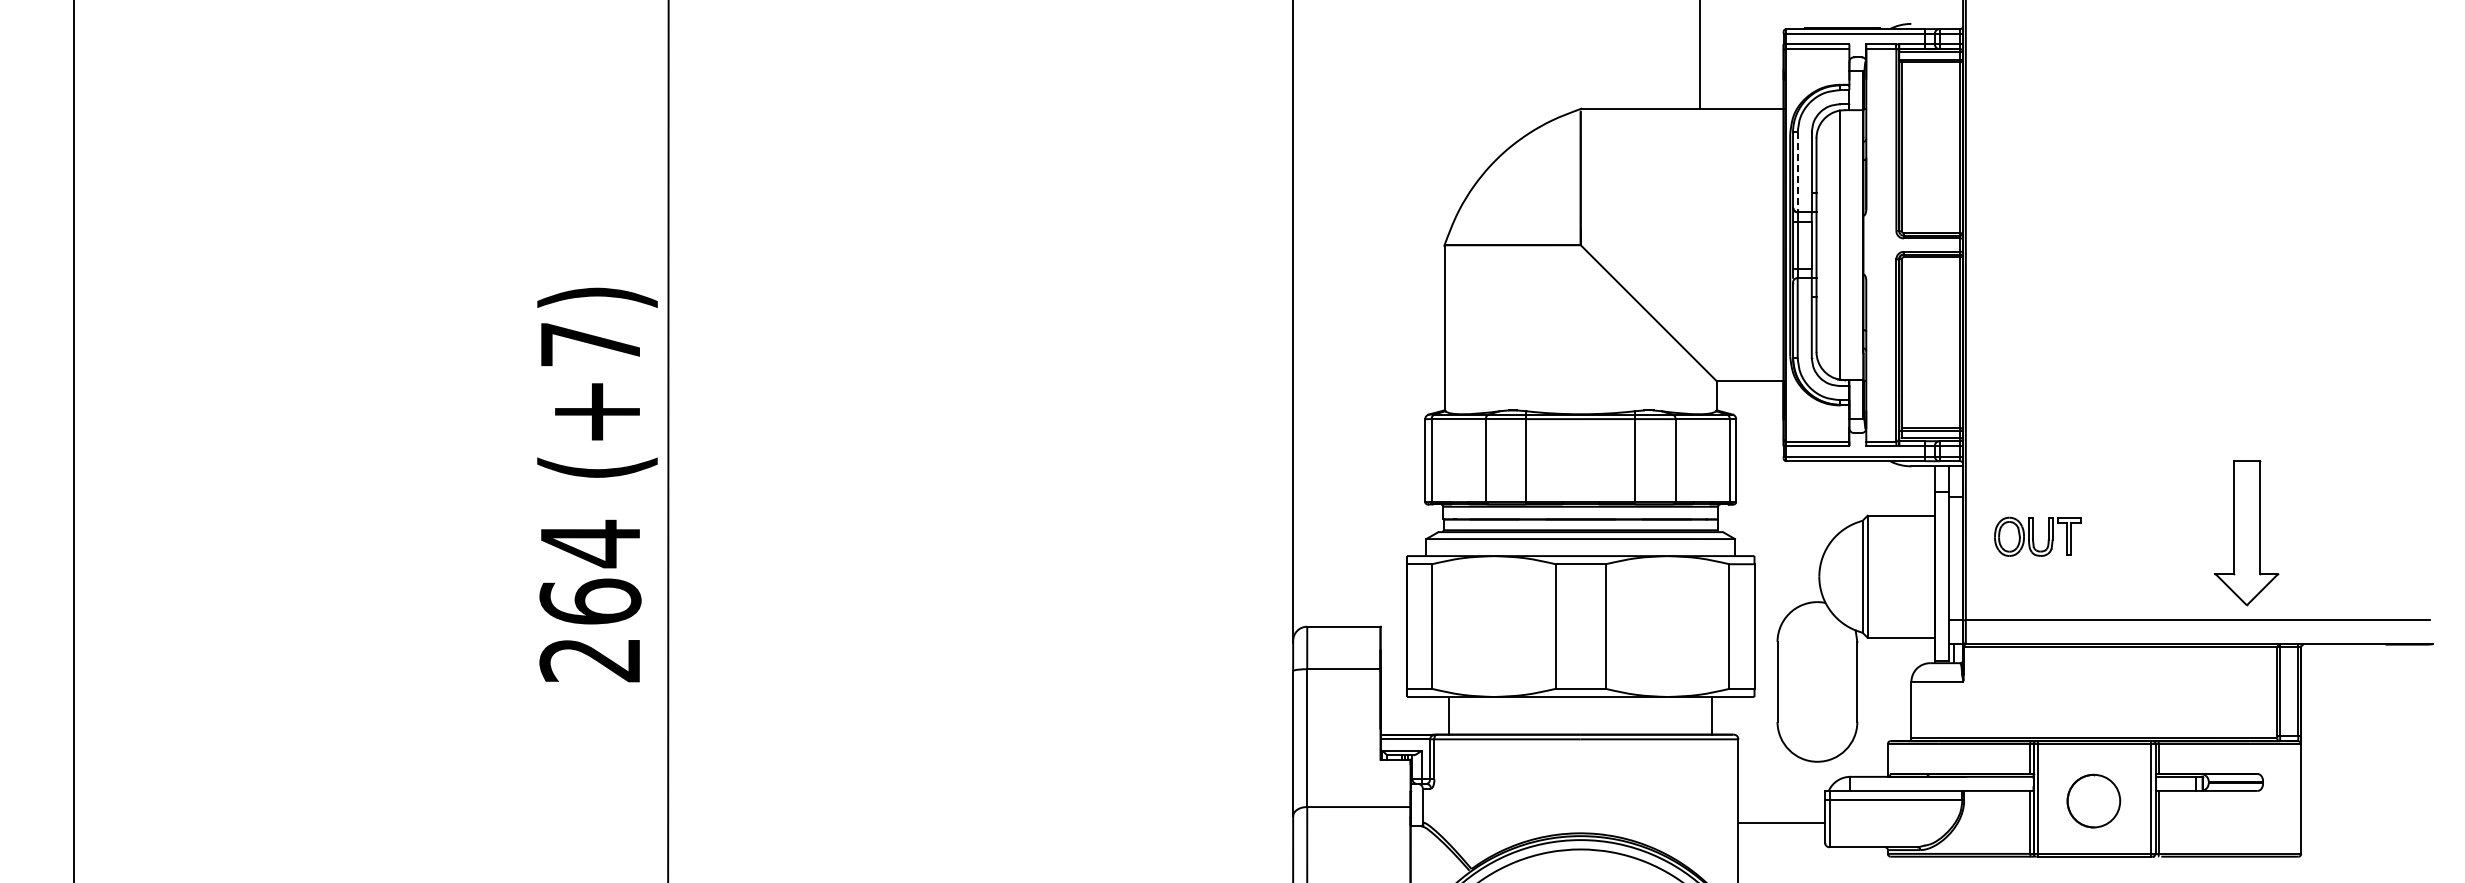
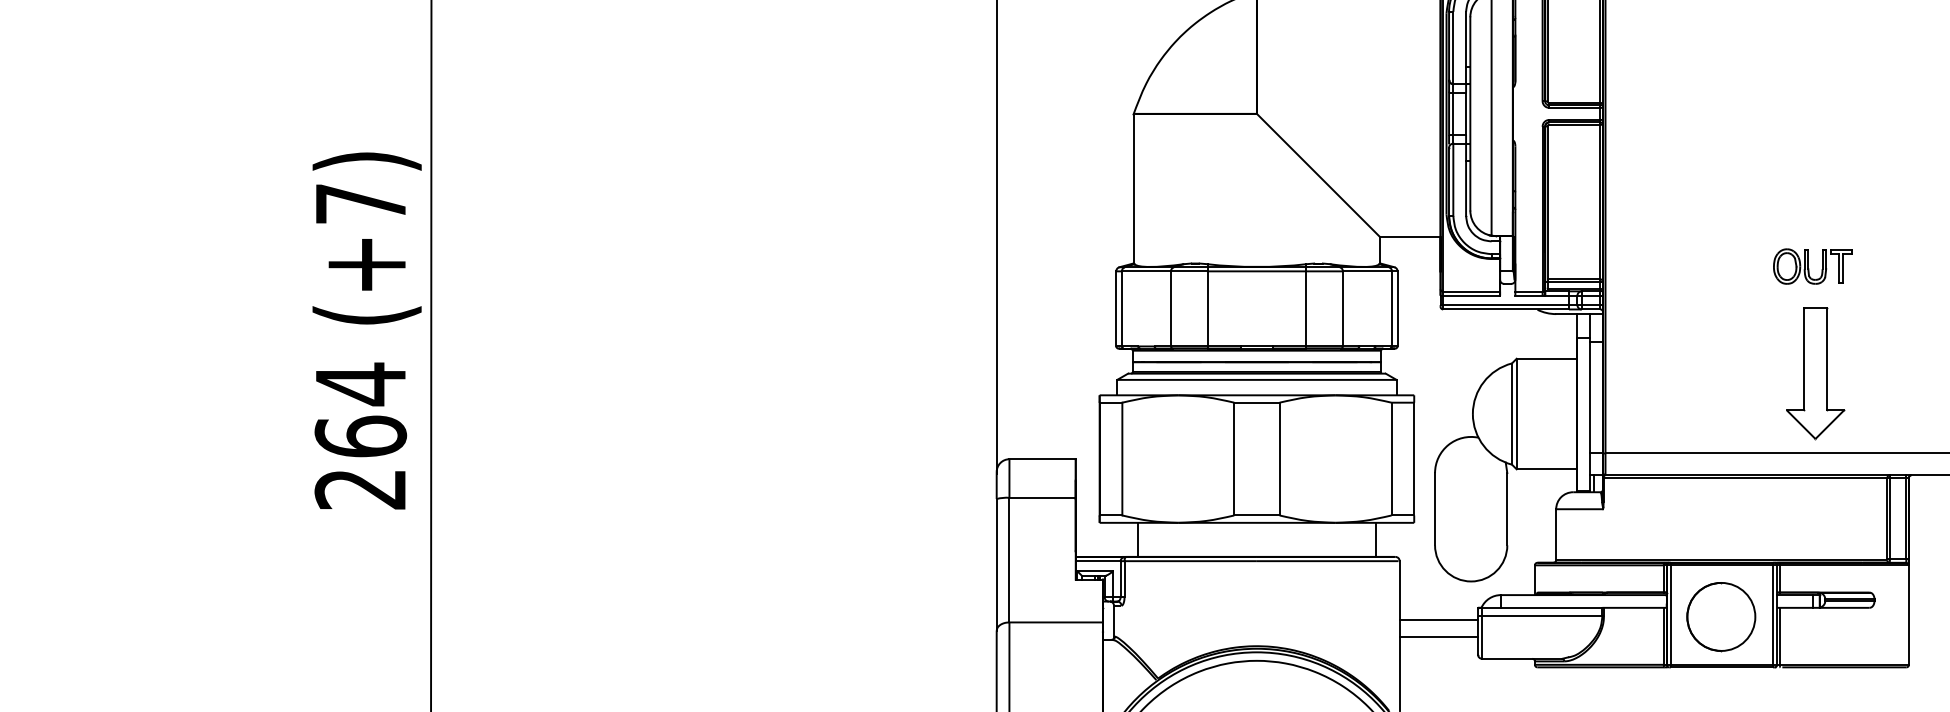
line: (1797, 172) -> (1453, 48), dashed -> solid
part: (2246, 533) -> (1815, 373), moved
part: (2037, 536) -> (1812, 266), moved
part: (2093, 801) -> (1721, 617), size x1.43
line: (1781, 804) -> (1438, 620), added

